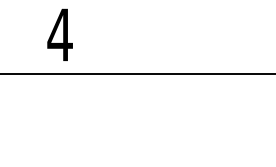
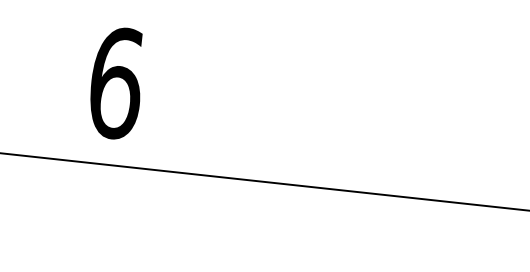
text: (59, 34) -> (114, 82), 4 -> 6

